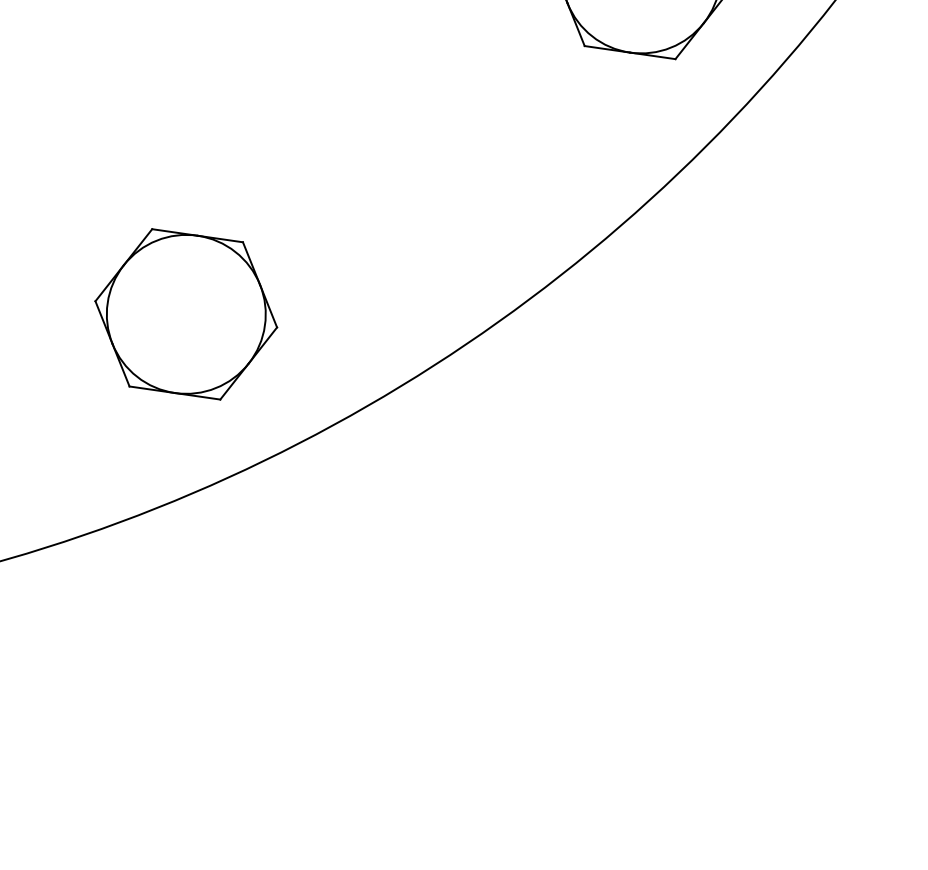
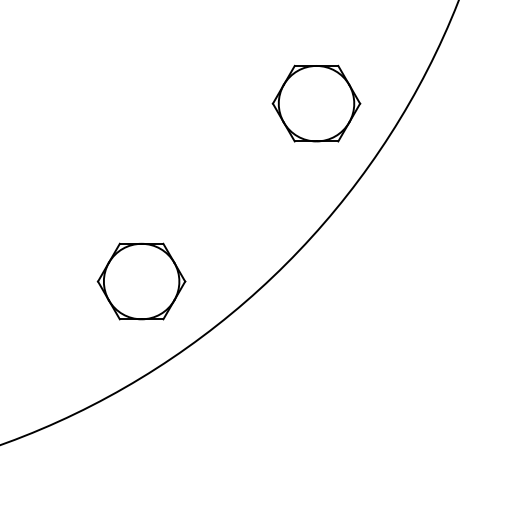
part: (186, 314) -> (141, 281), moved

